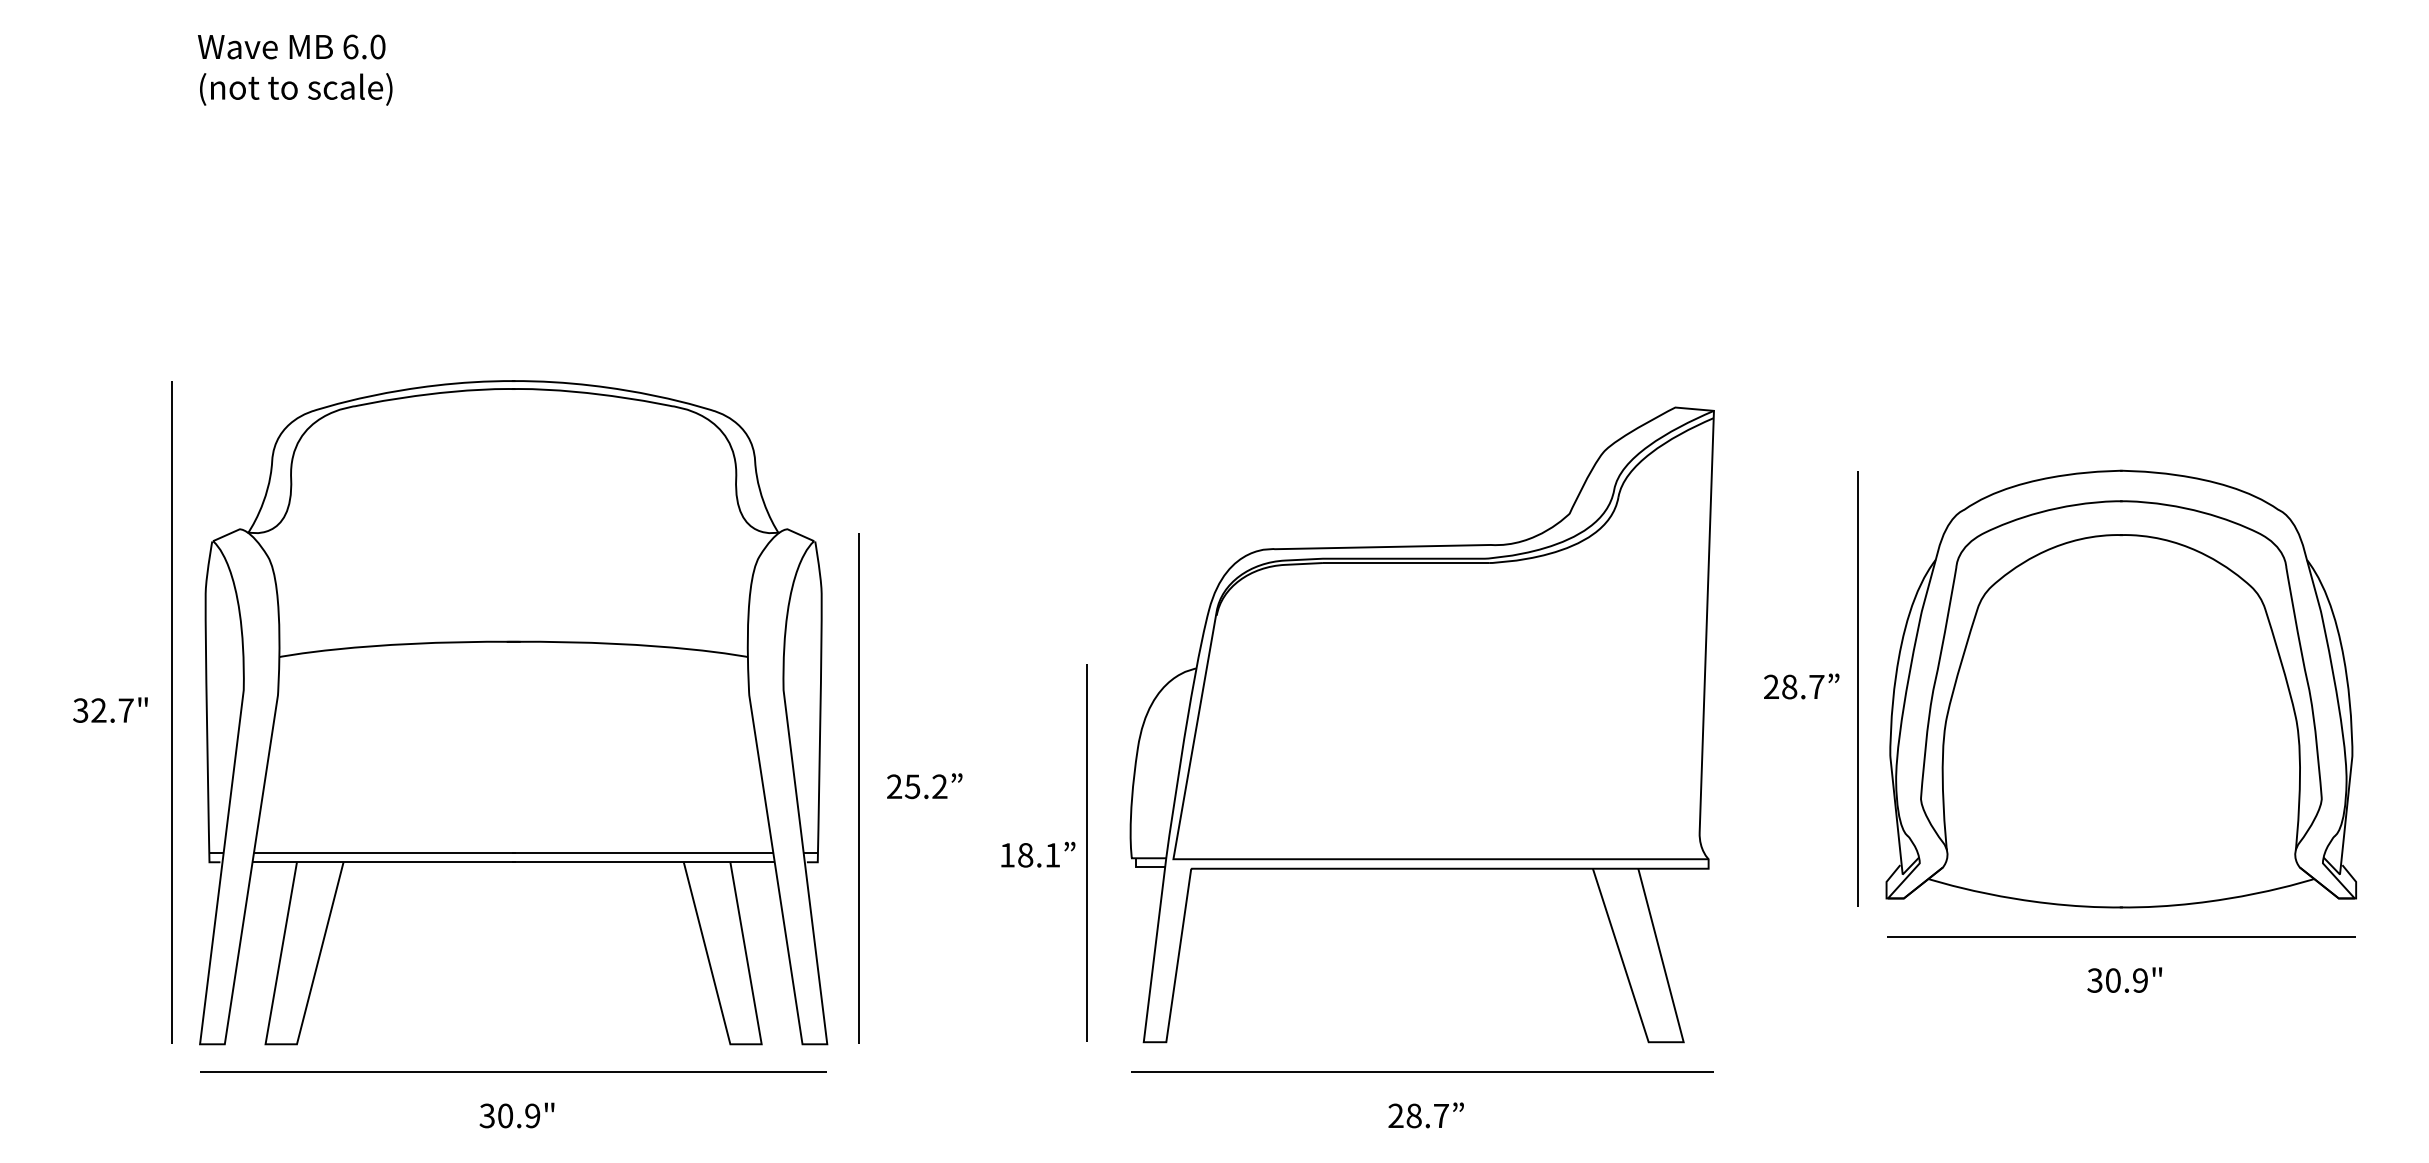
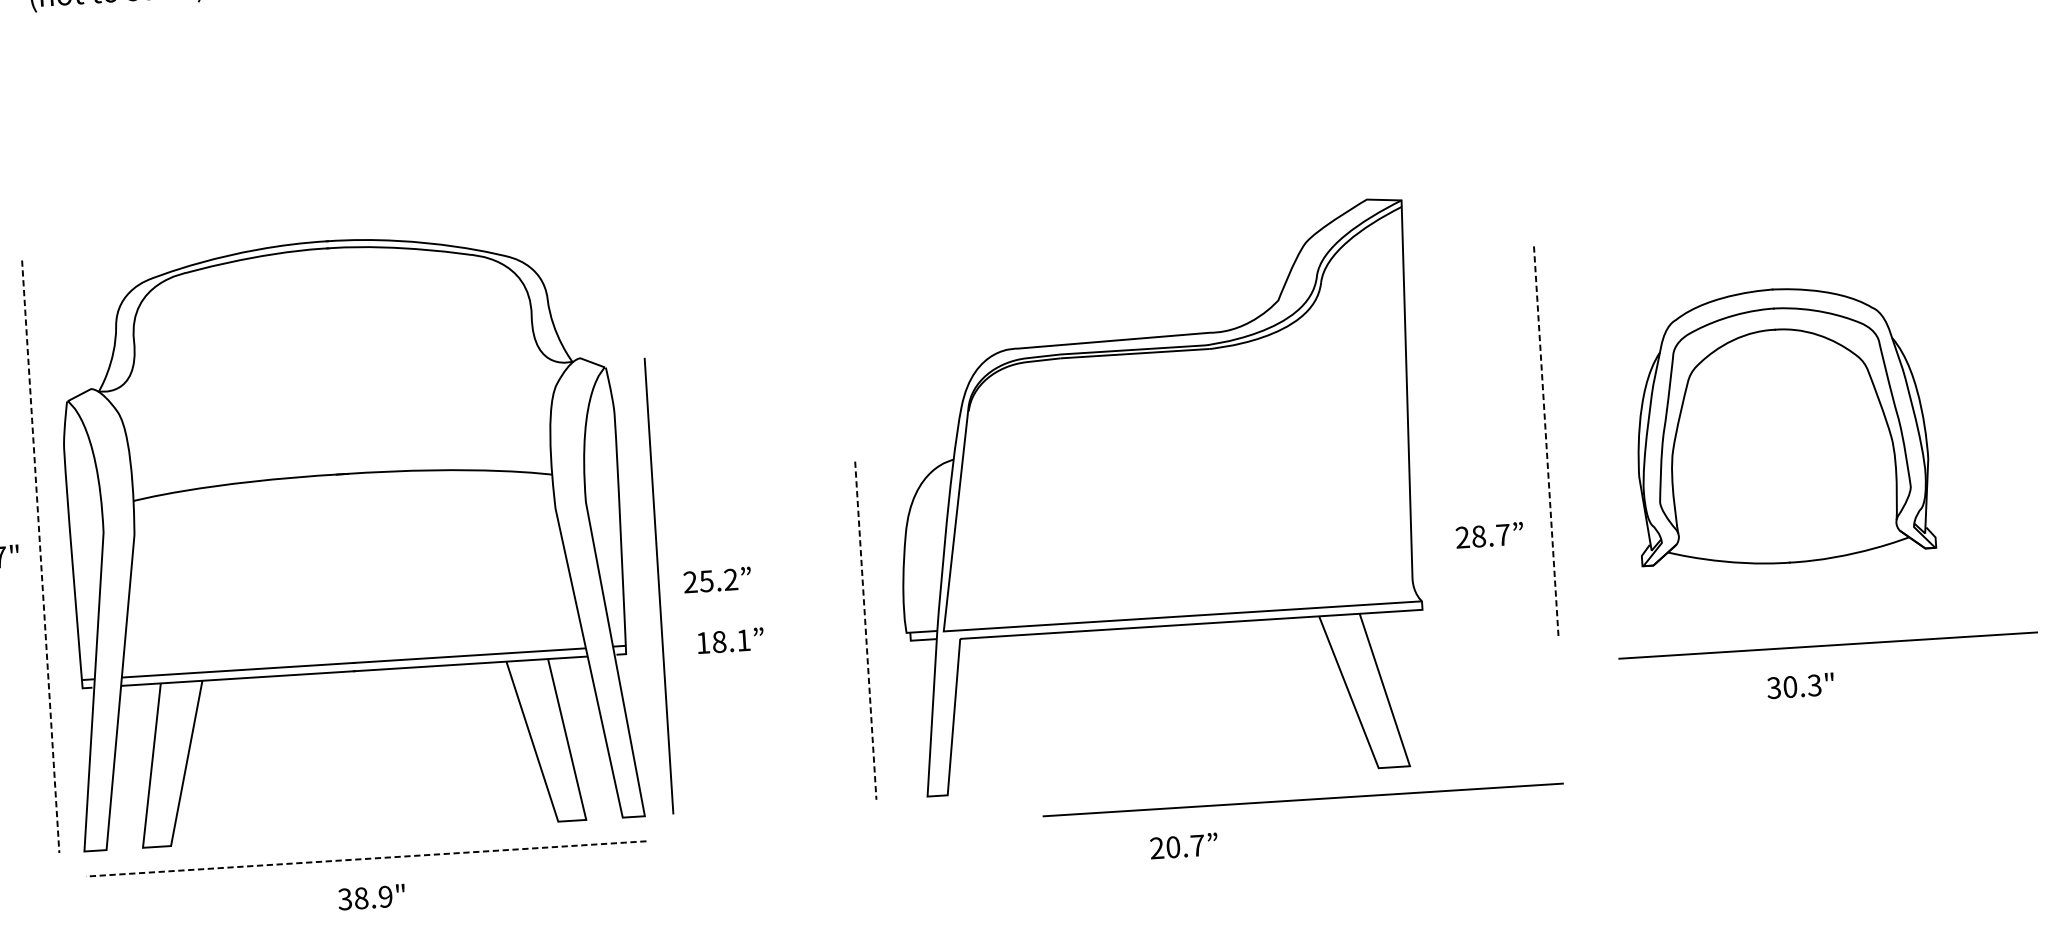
text: (1801, 686) -> (1489, 535), moved
line: (1858, 688) -> (1546, 440), solid -> dashed
part: (2120, 688) -> (1780, 425), size x0.7
line: (172, 712) -> (41, 556), solid -> dashed
line: (1086, 853) -> (865, 631), solid -> dashed
text: (1038, 854) -> (730, 640), moved
line: (2121, 936) -> (1828, 645), moved
text: (2139, 980) -> (1813, 685), 30.9" -> 30.3"
line: (1422, 1071) -> (1303, 799), moved
line: (513, 1072) -> (366, 859), solid -> dashed
text: (505, 1116) -> (361, 898), 30.9" -> 38.9"
text: (1413, 1116) -> (1172, 847), 28.7 -> 20.7

